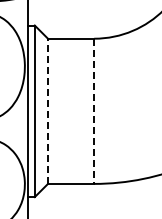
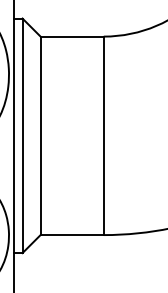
line: (48, 111) -> (41, 136), dashed -> solid
line: (94, 111) -> (104, 136), dashed -> solid

